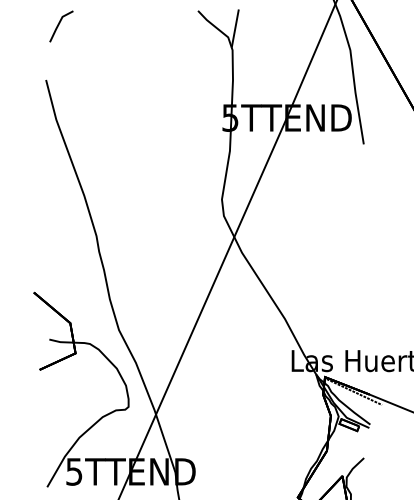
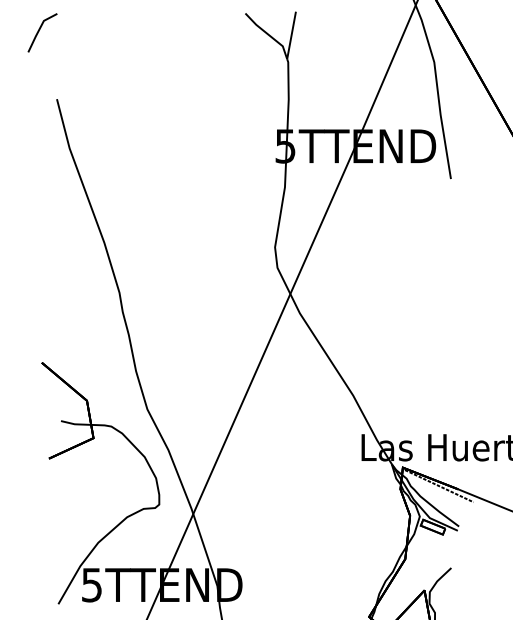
line: (59, 25) -> (40, 31), moved

